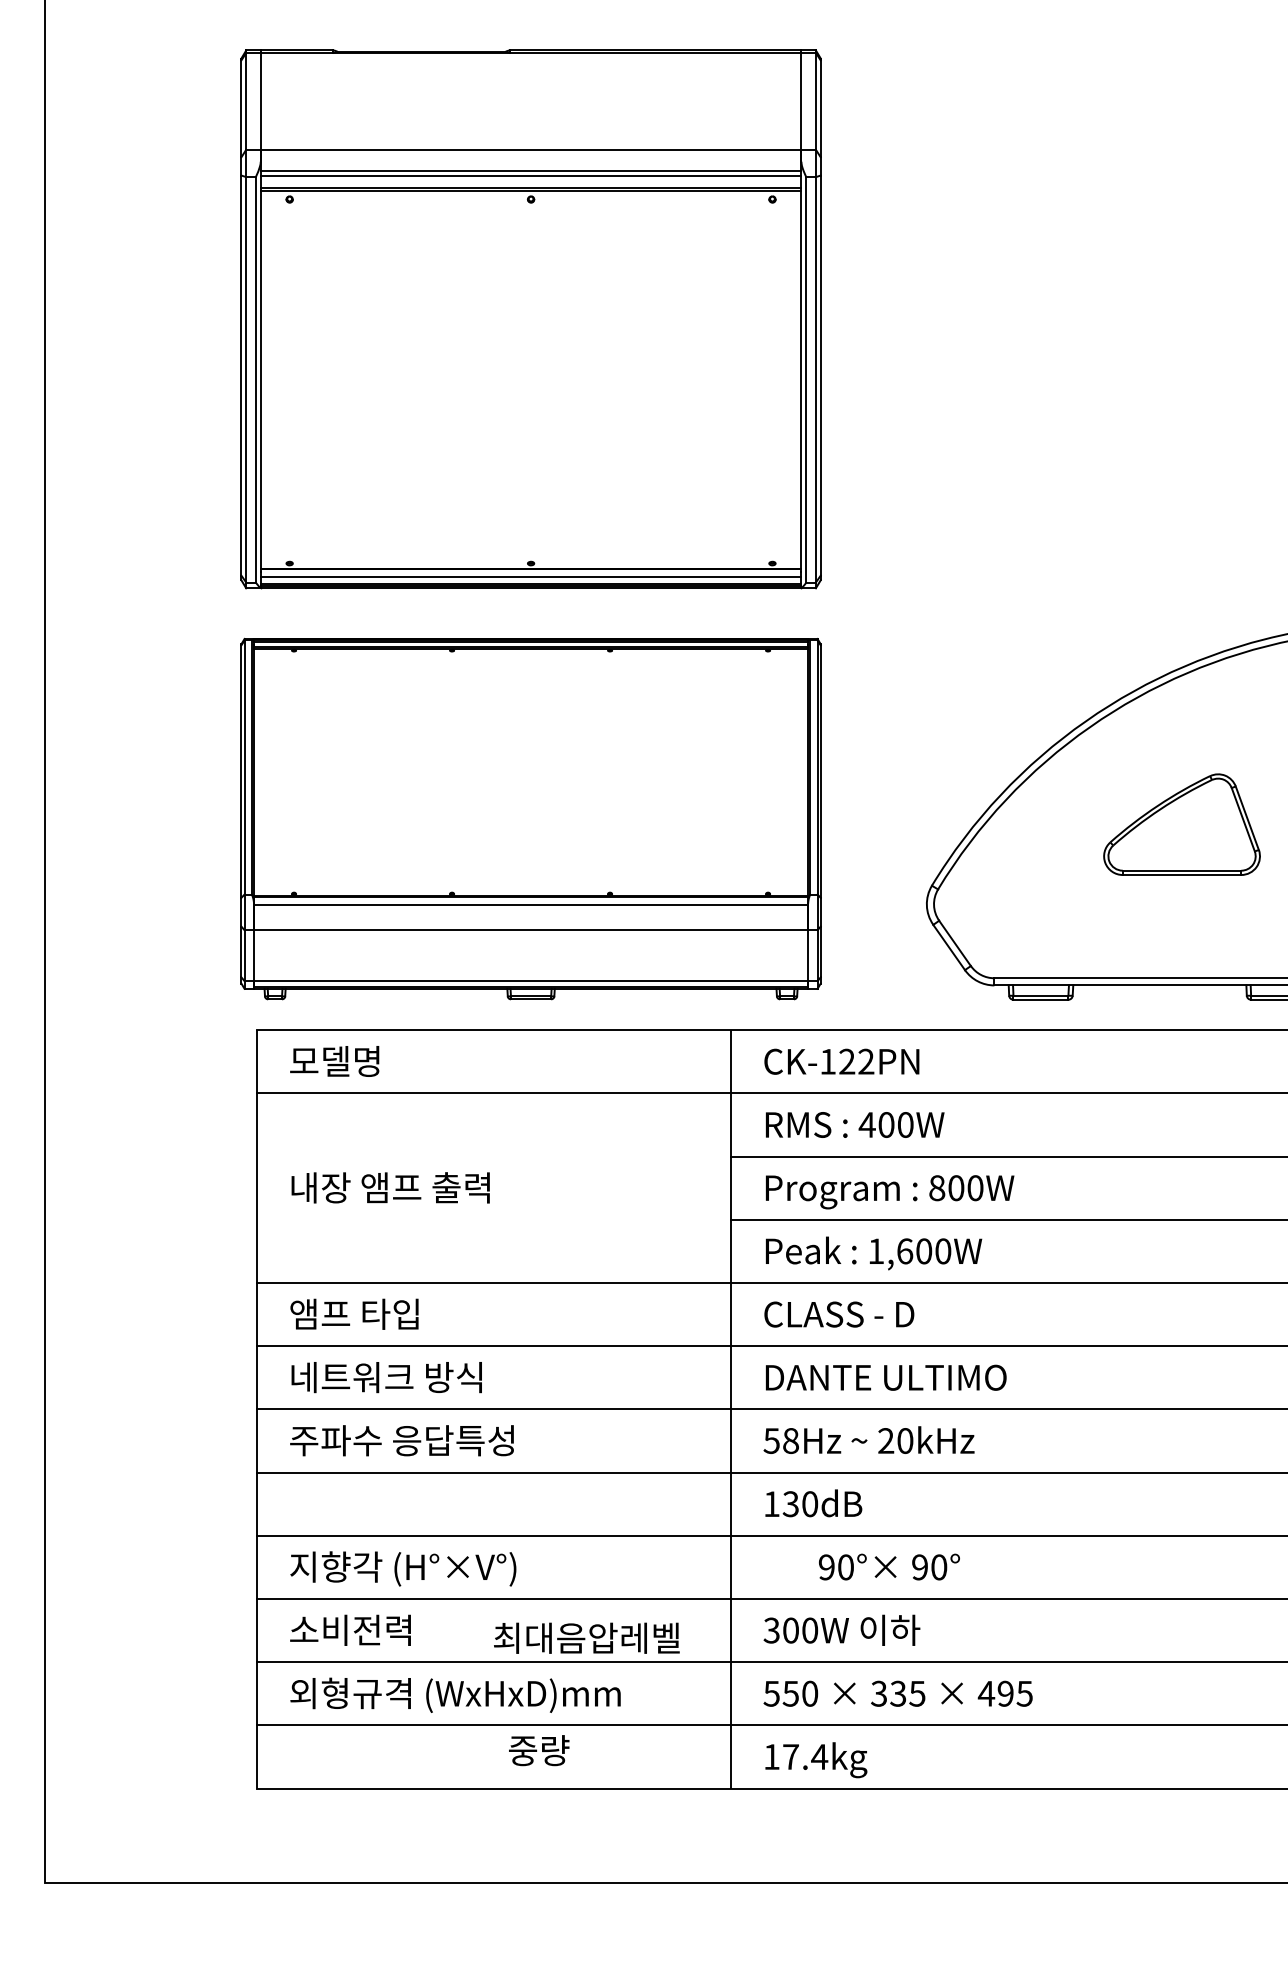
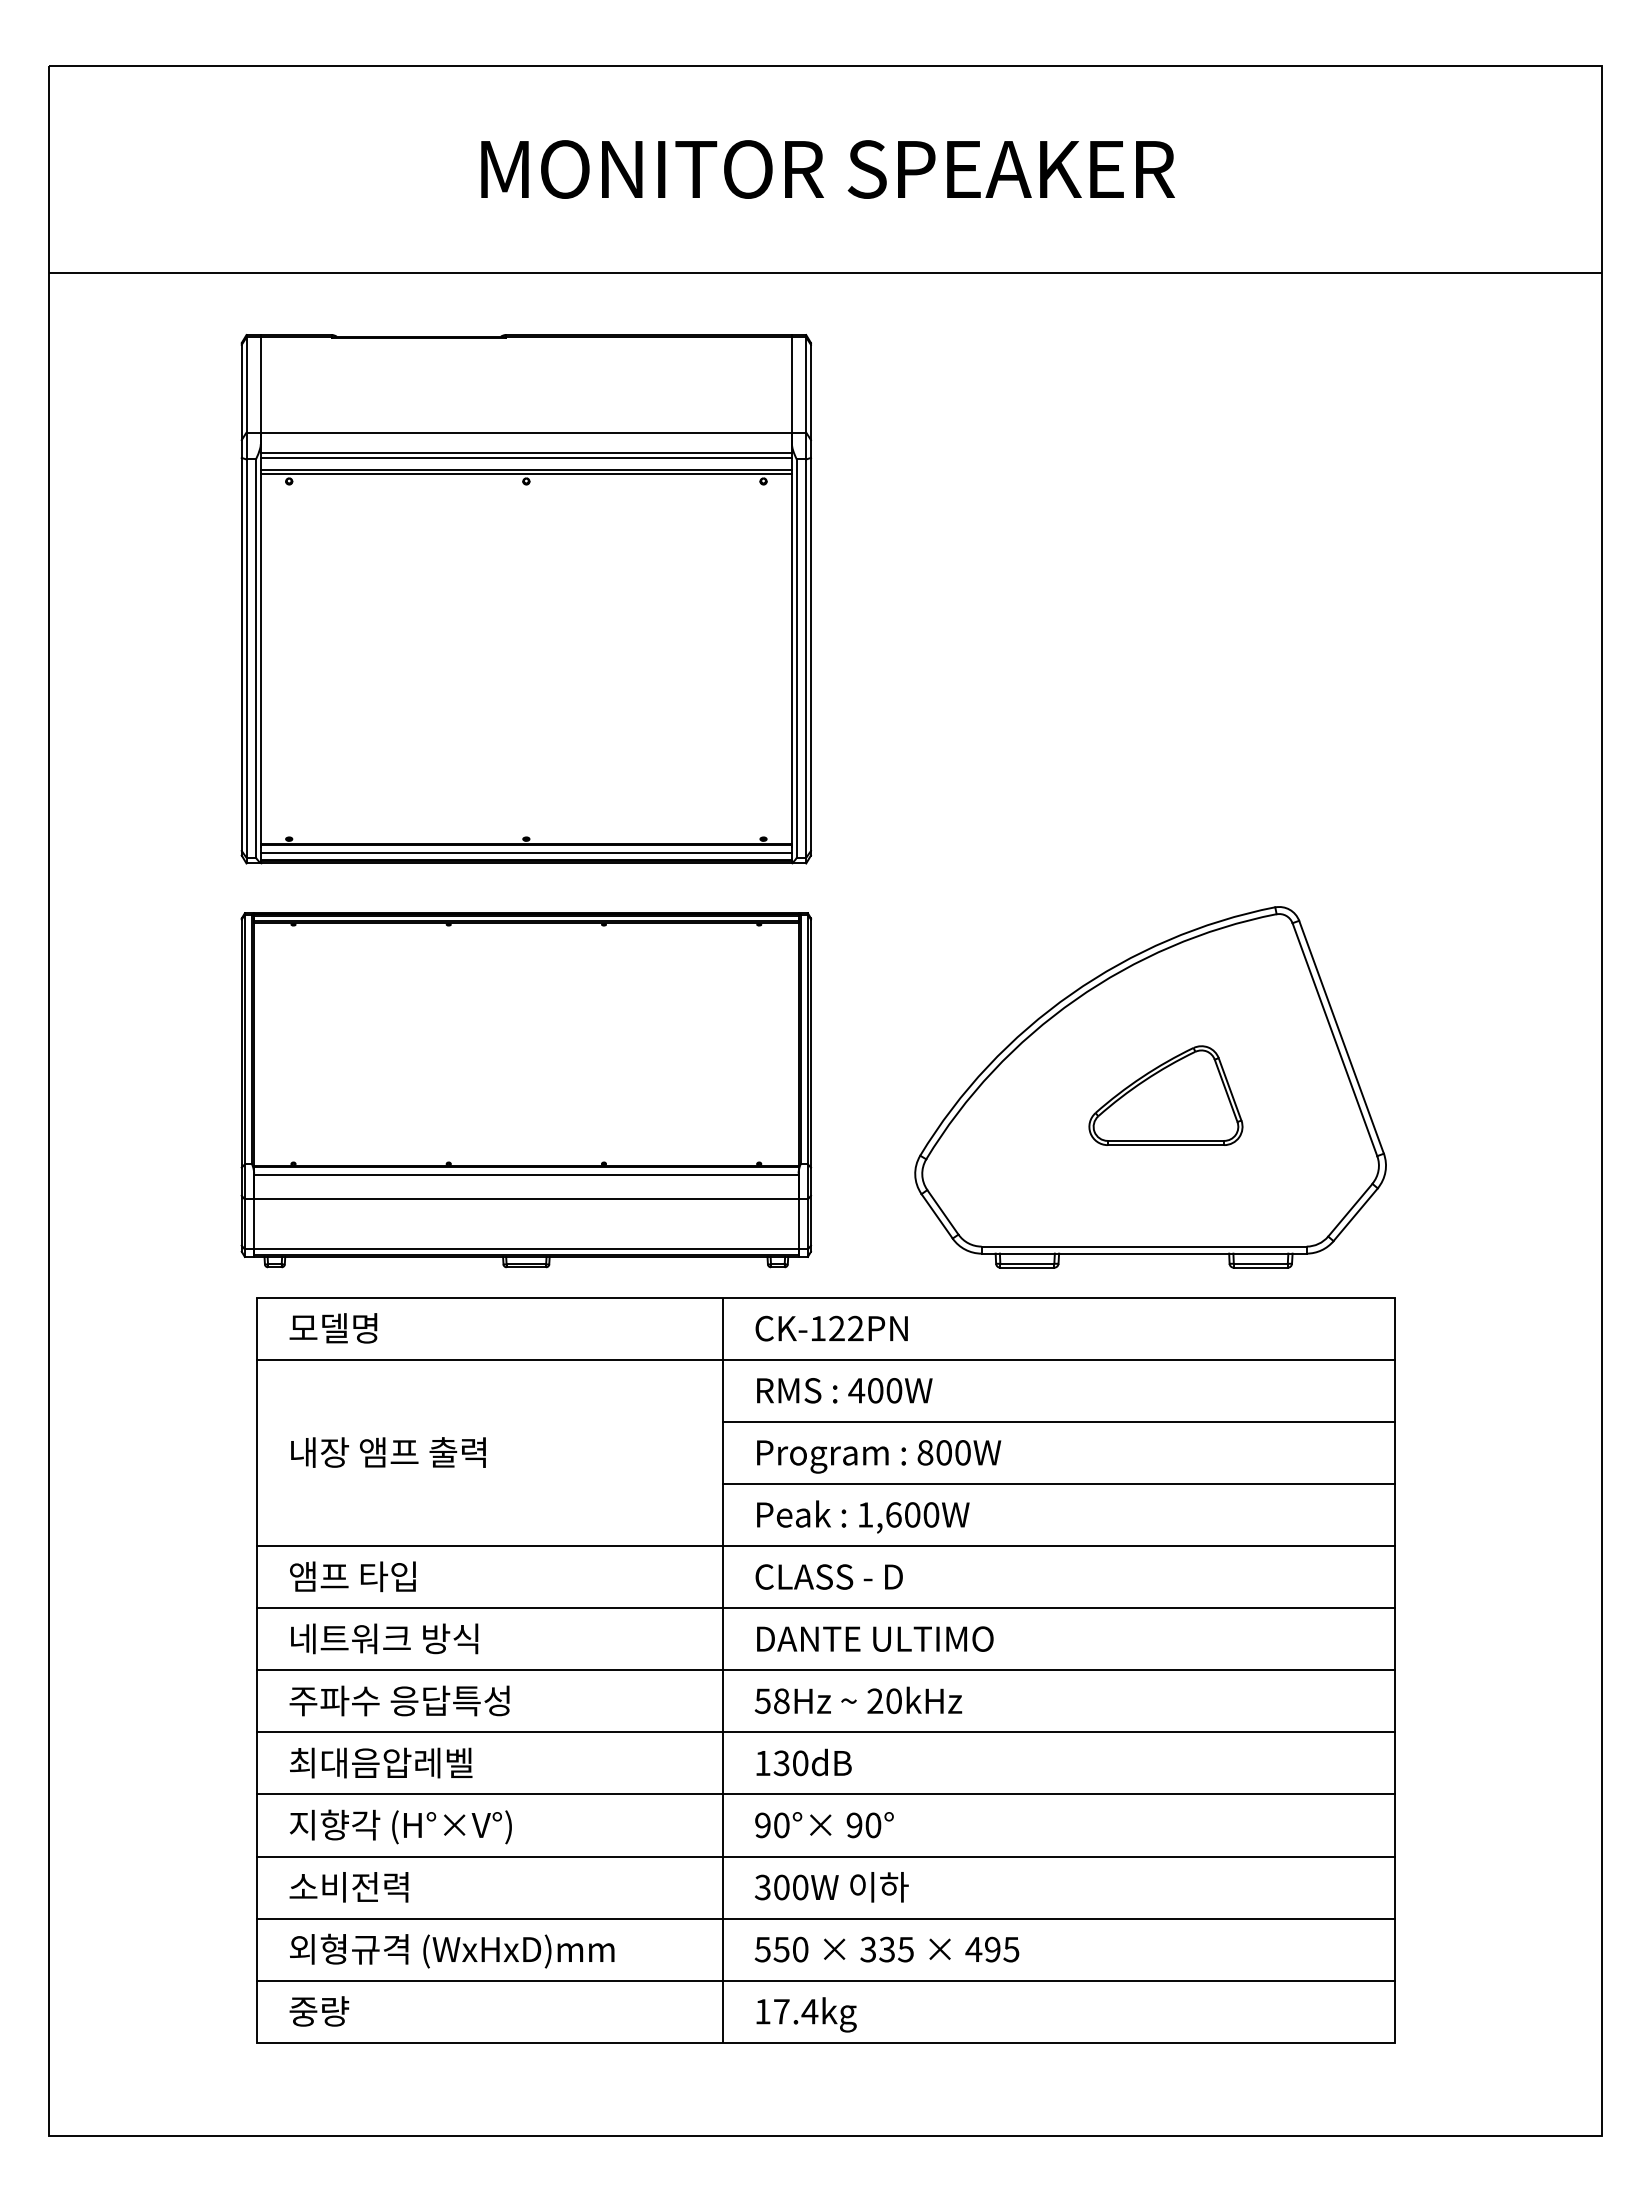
text: (889, 1567) -> (824, 1825), moved
text: (587, 1637) -> (381, 1762), moved
text: (539, 1750) -> (319, 2011), moved

